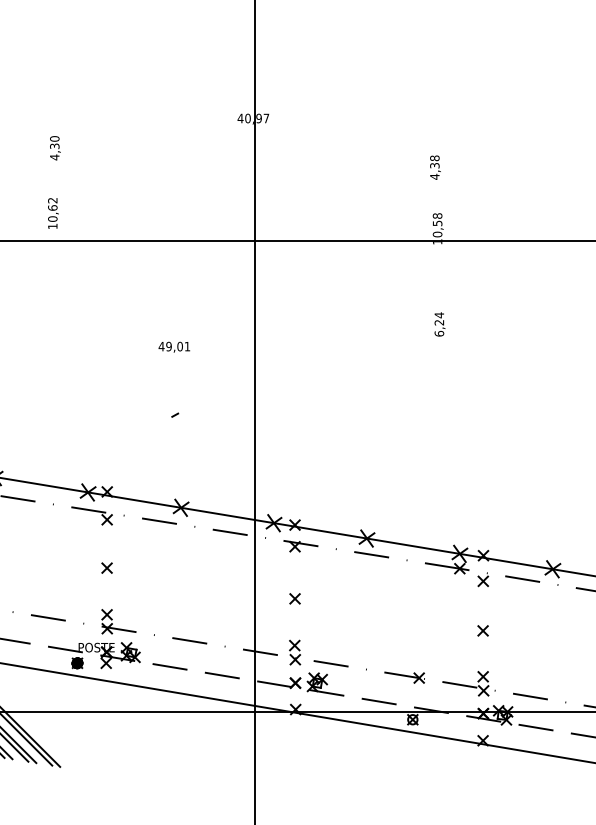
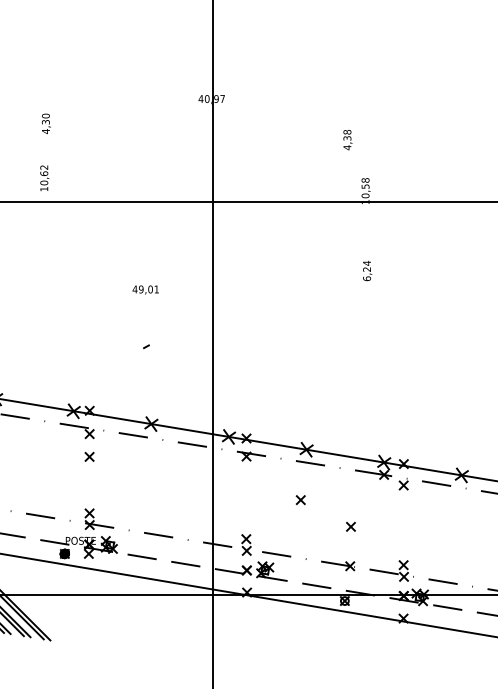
text: (435, 167) -> (347, 139), moved
part: (106, 567) -> (89, 456), moved
part: (294, 598) -> (300, 499), moved
part: (482, 630) -> (350, 526), moved

